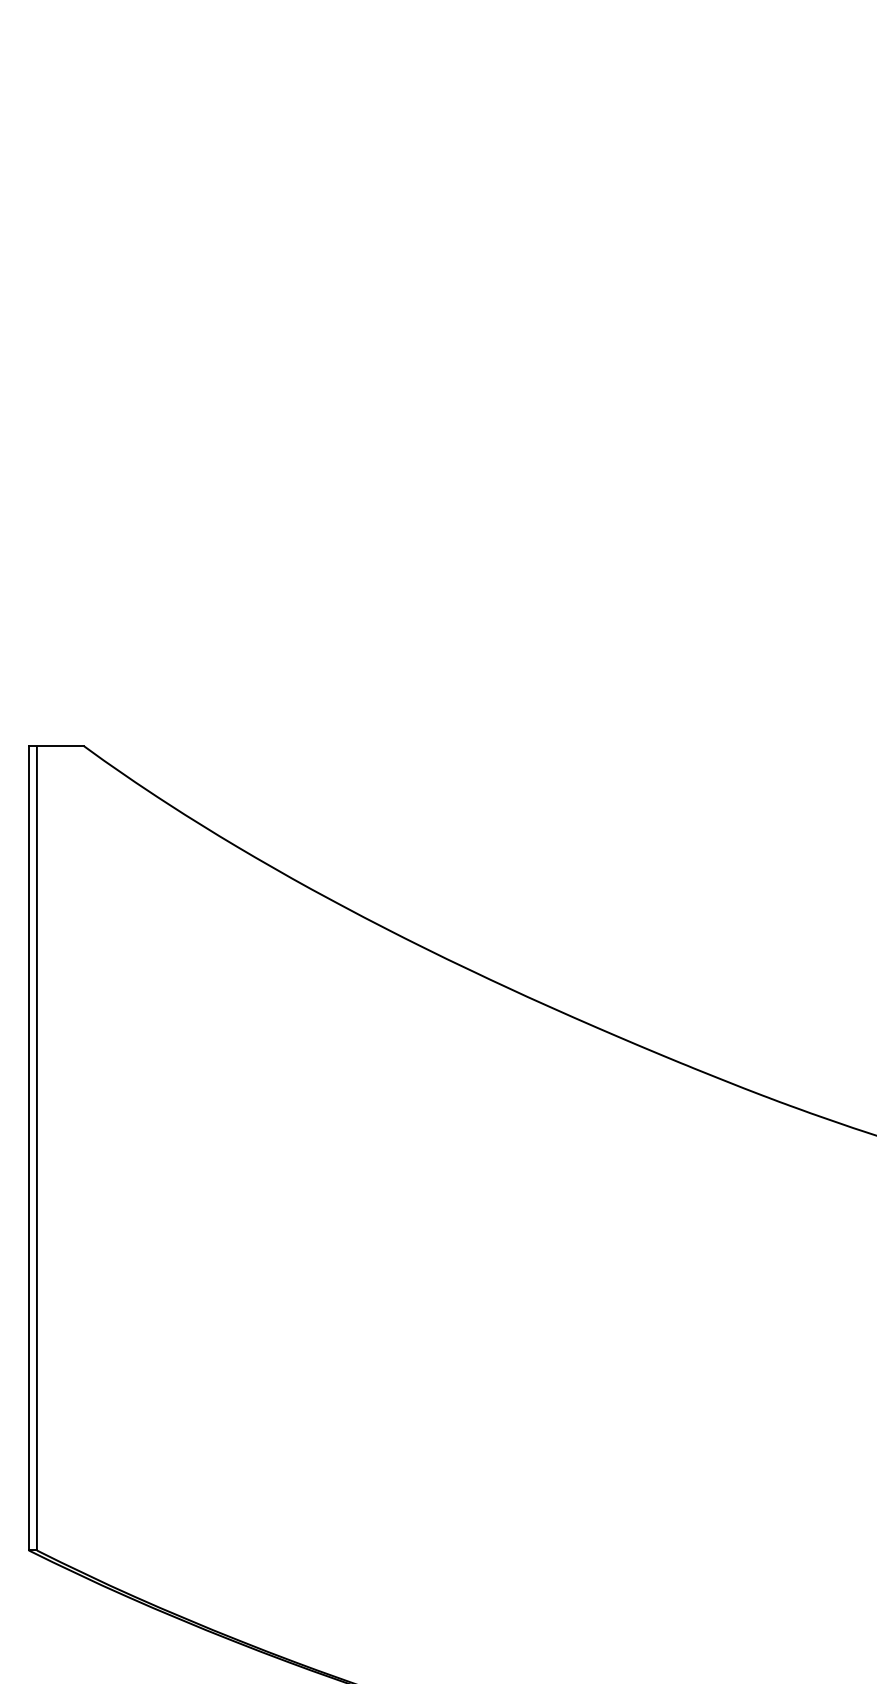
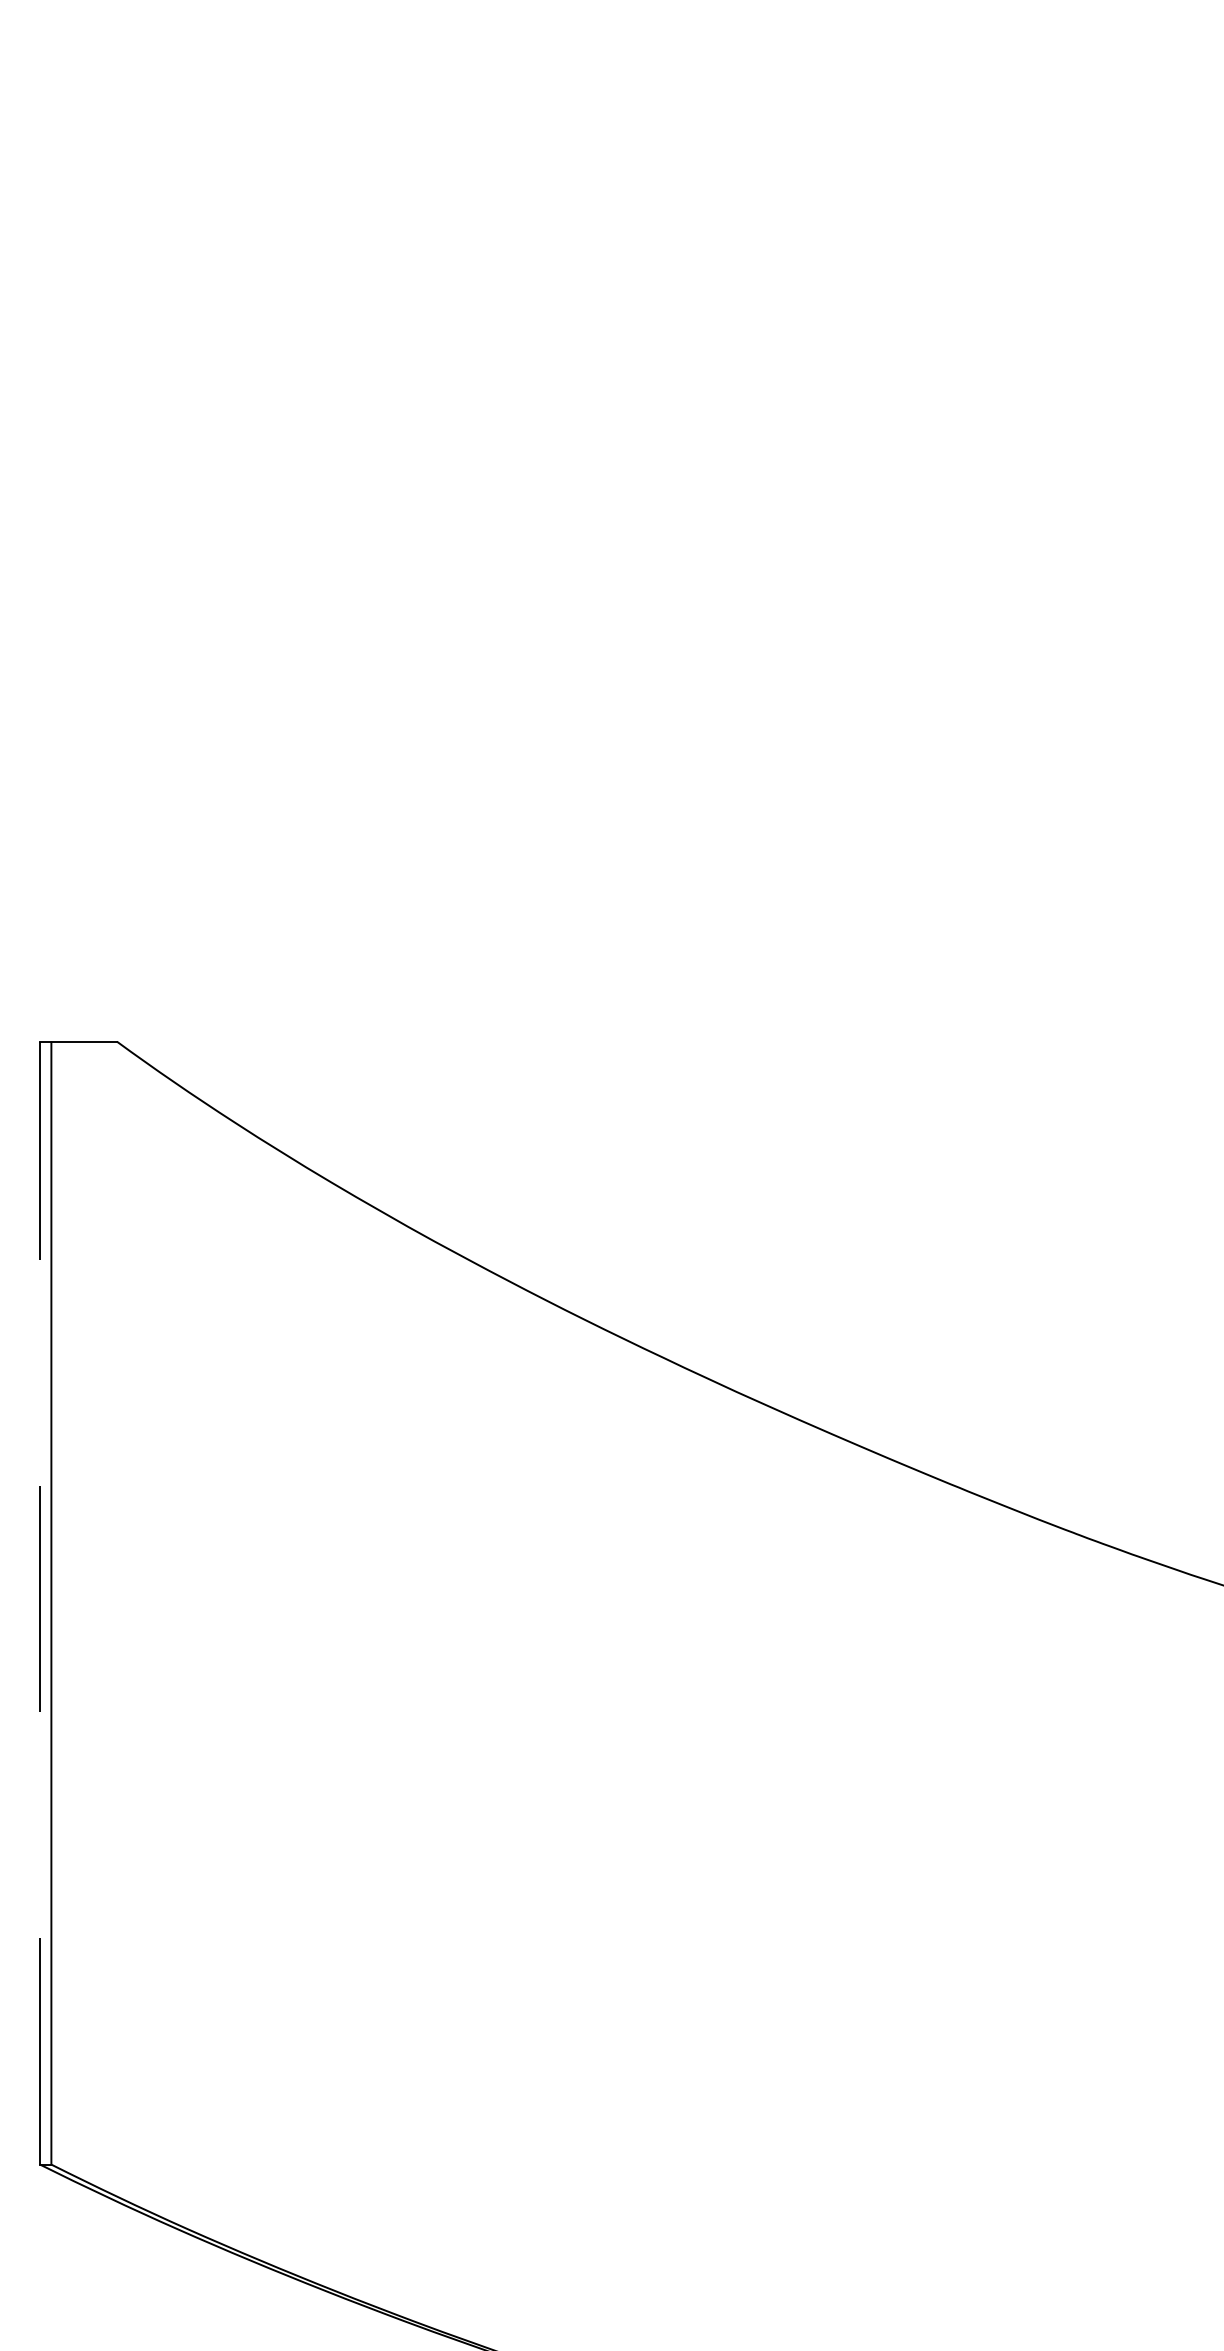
line: (28, 1147) -> (39, 1602), solid -> dashed

